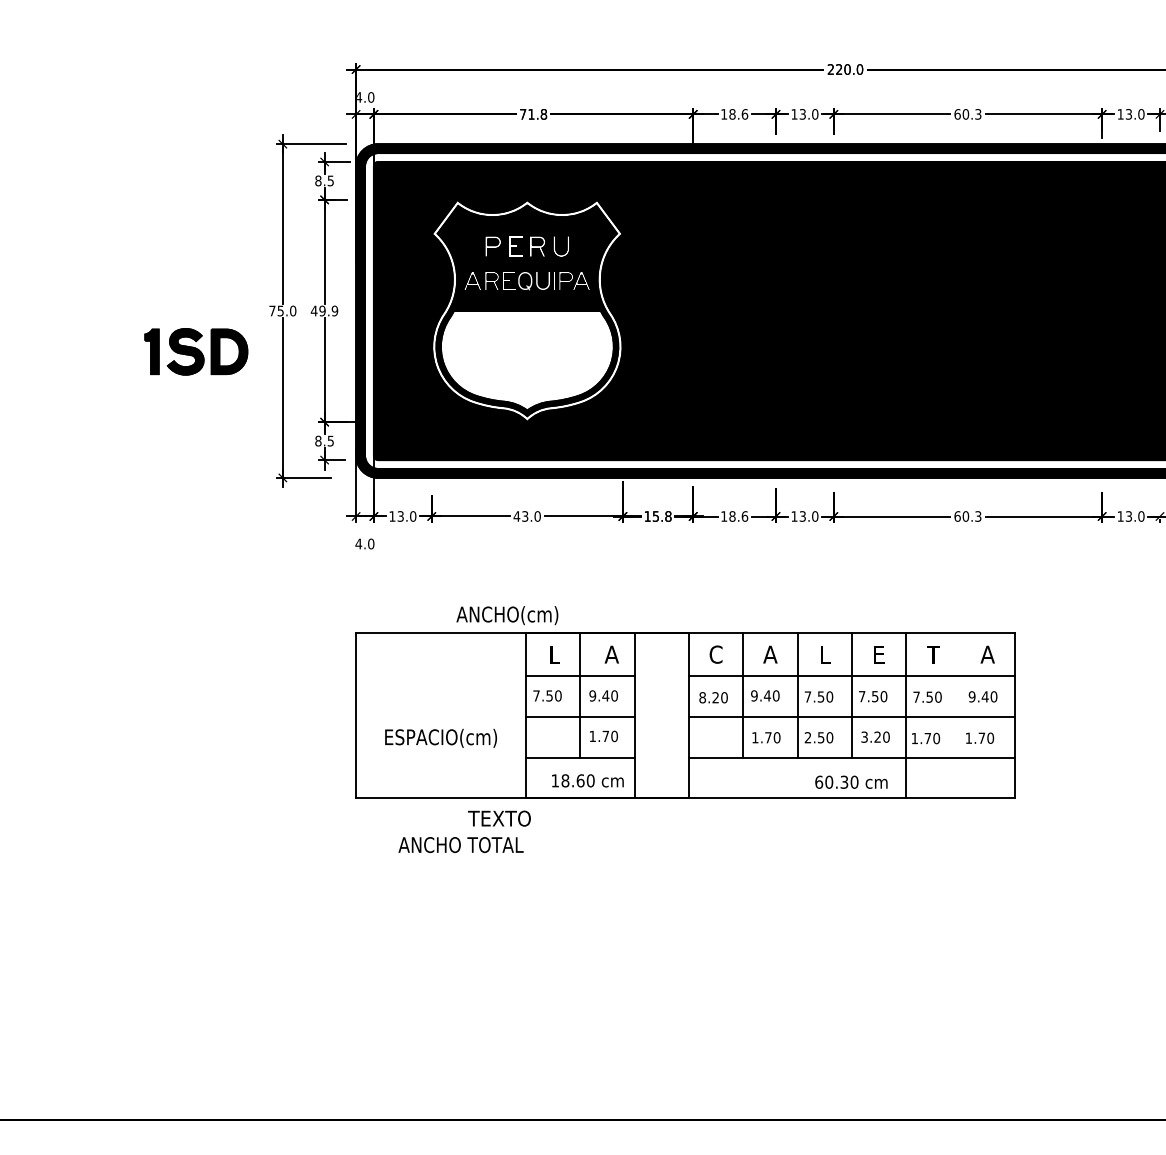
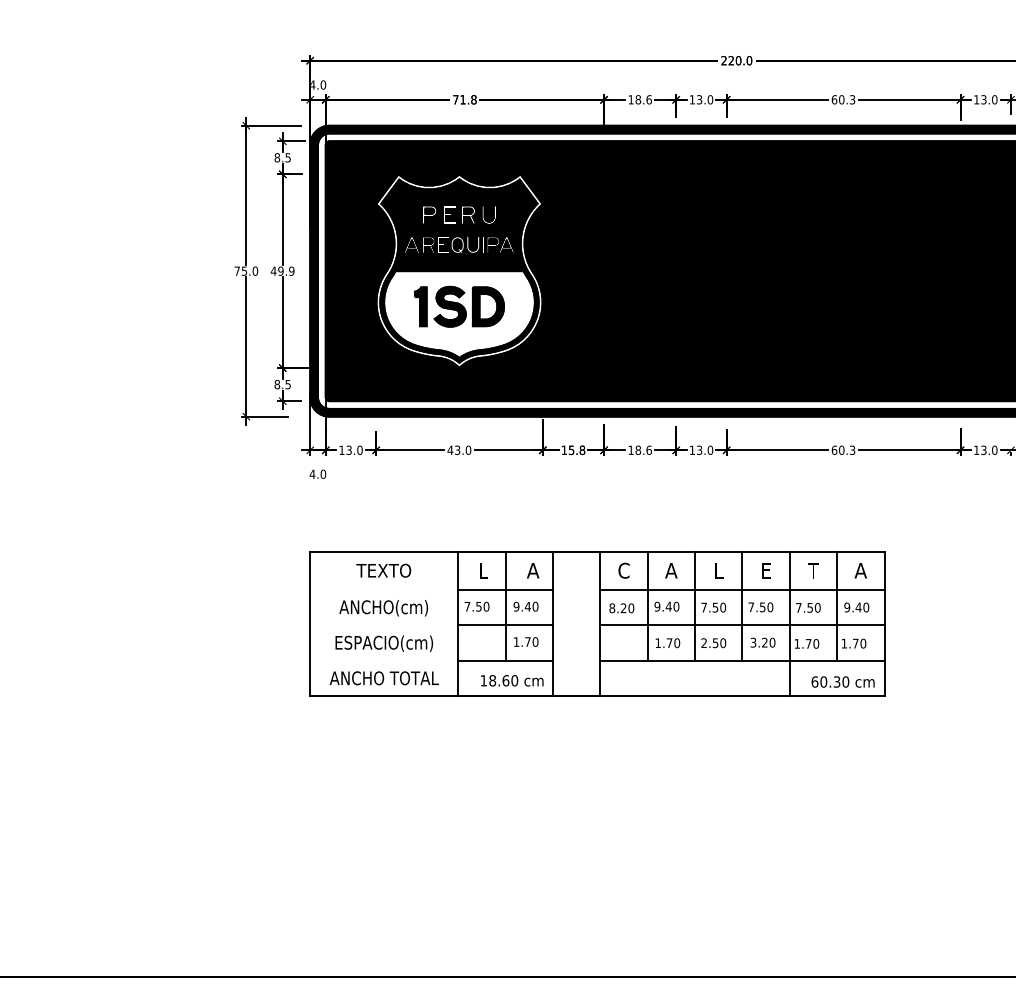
part: (196, 351) -> (459, 306), moved
text: (507, 615) -> (383, 608), moved
line: (960, 695) -> (837, 606), added
text: (851, 781) -> (843, 681), moved
text: (499, 818) -> (383, 570), moved
text: (460, 845) -> (383, 678), moved

